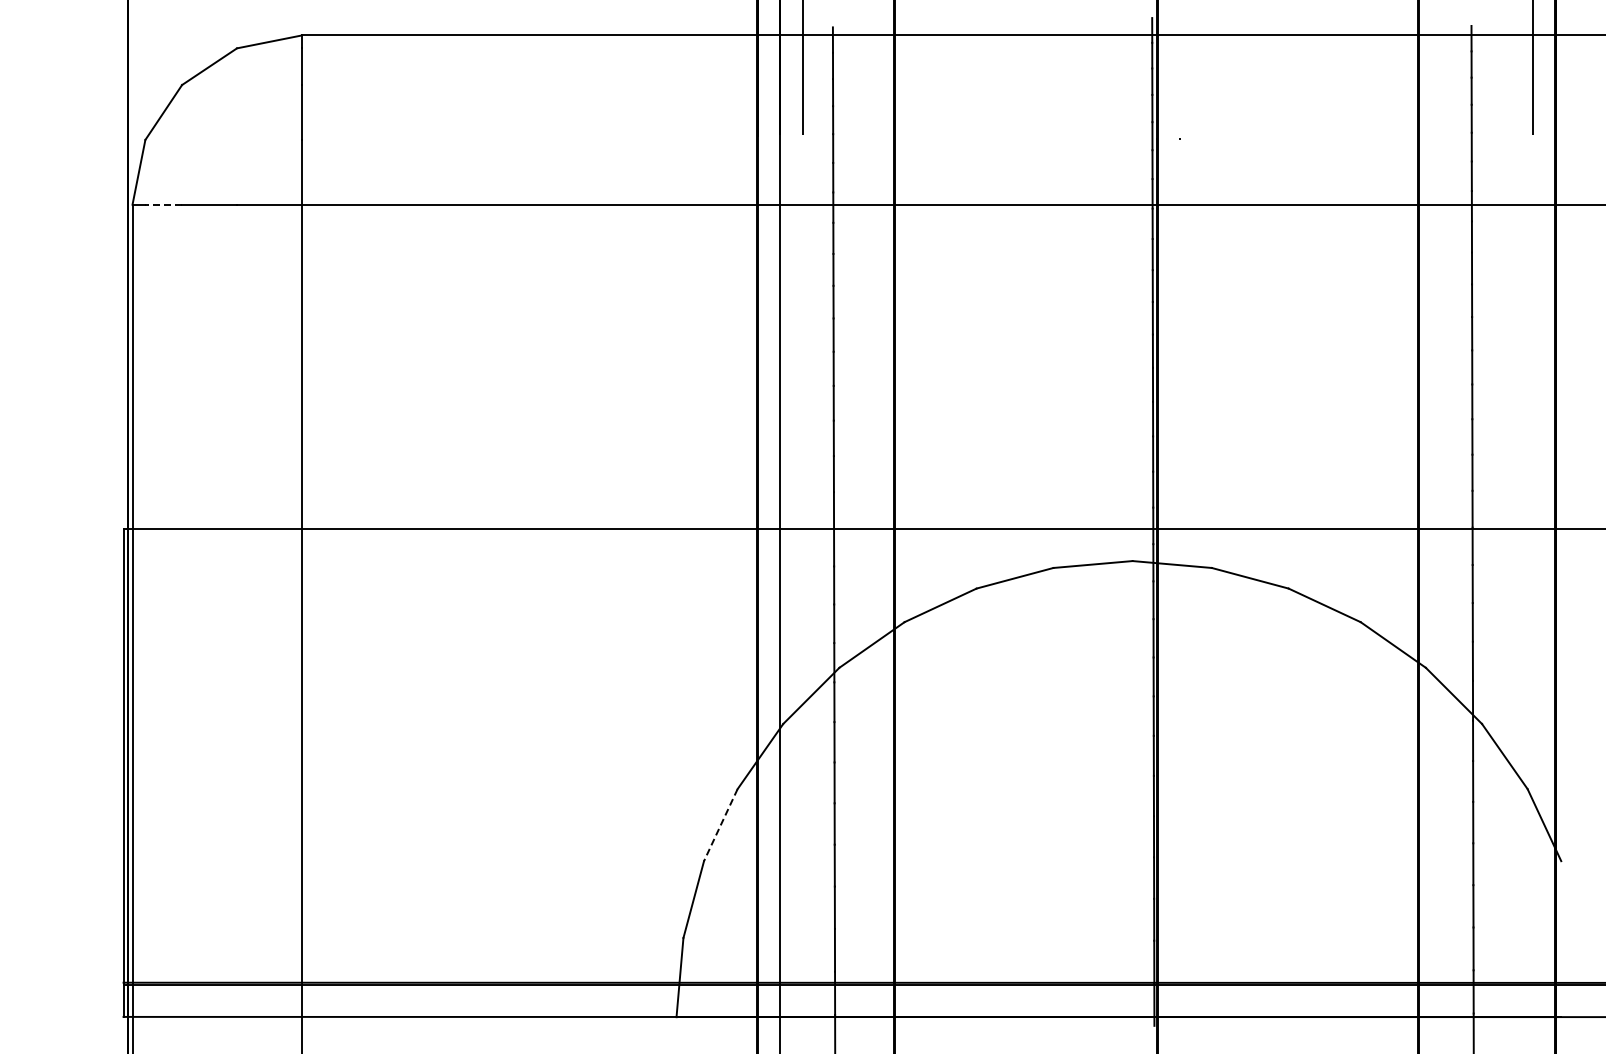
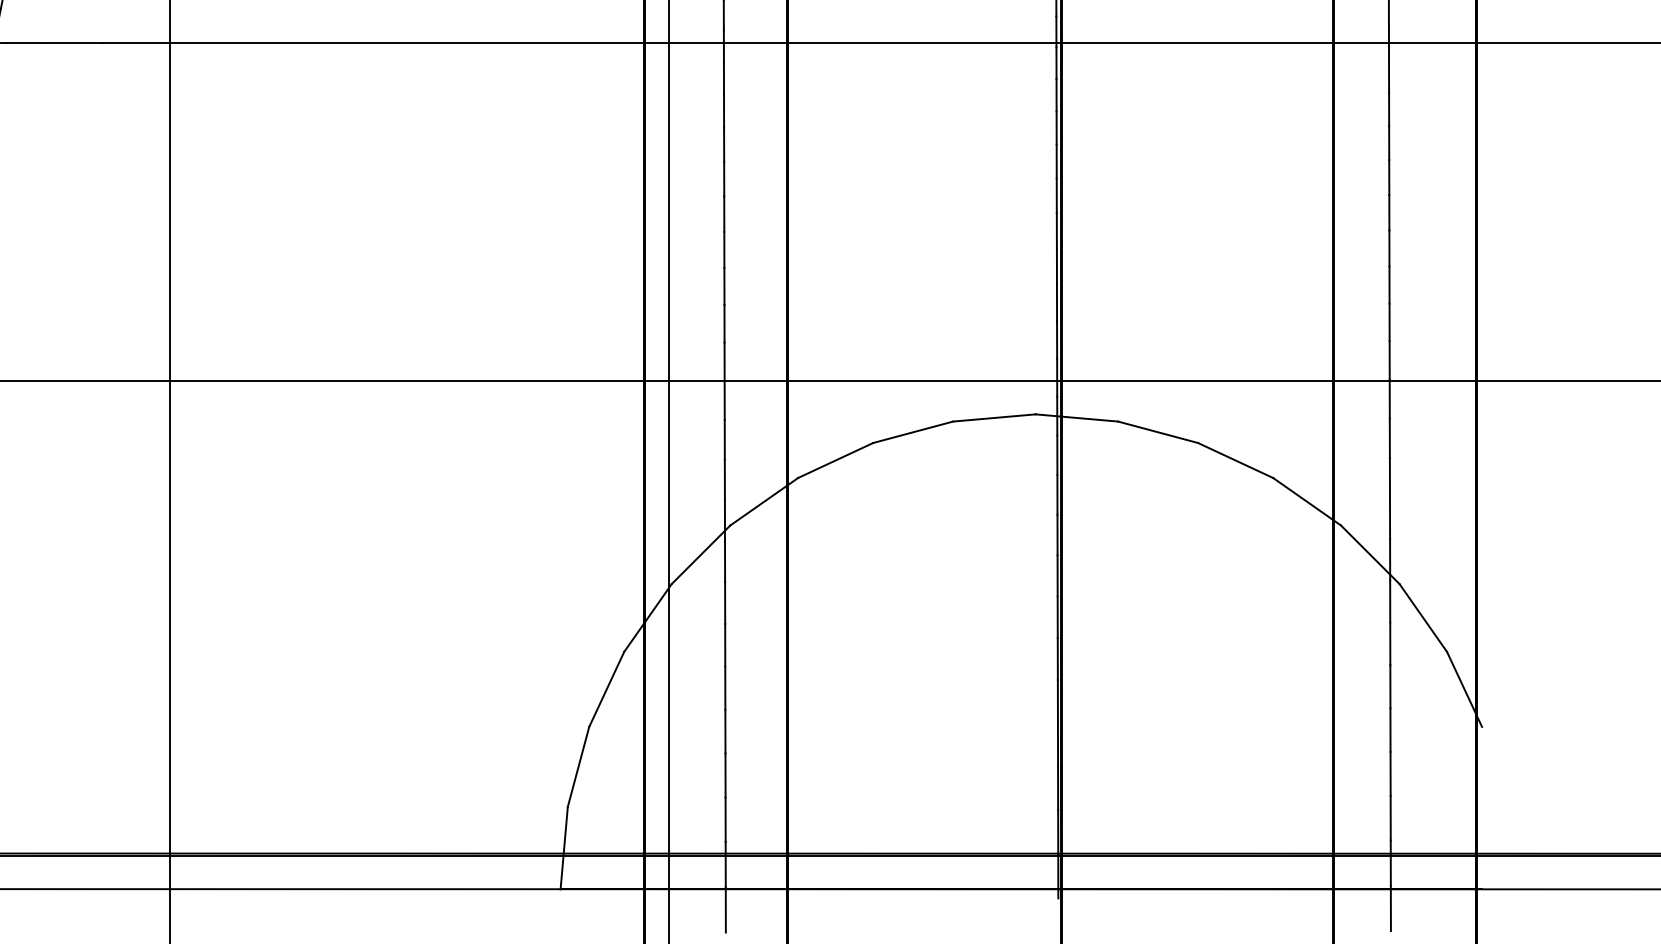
line: (163, 204) -> (26, 43), dashed -> solid
line: (720, 825) -> (606, 689), dashed -> solid

